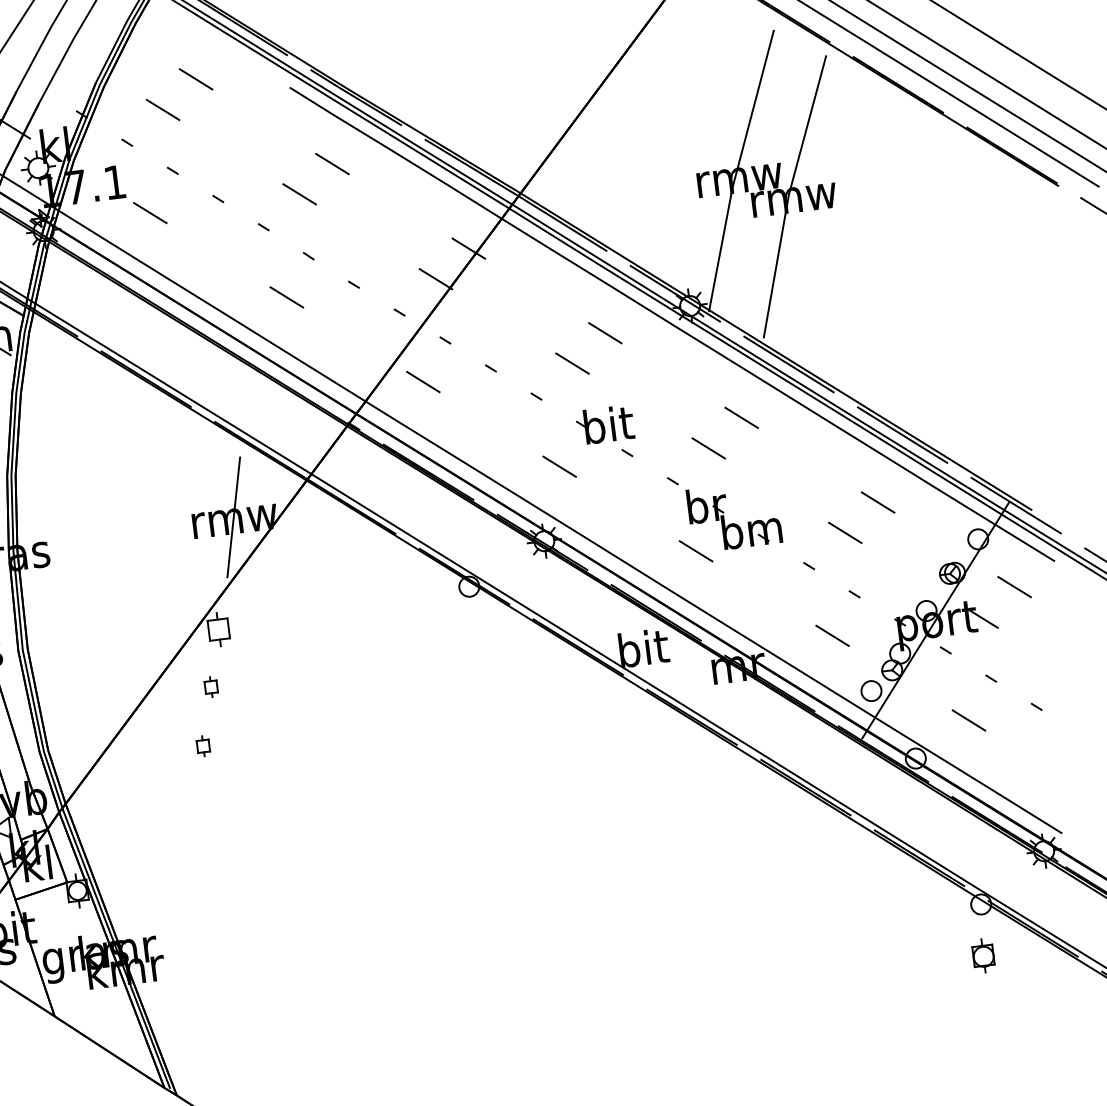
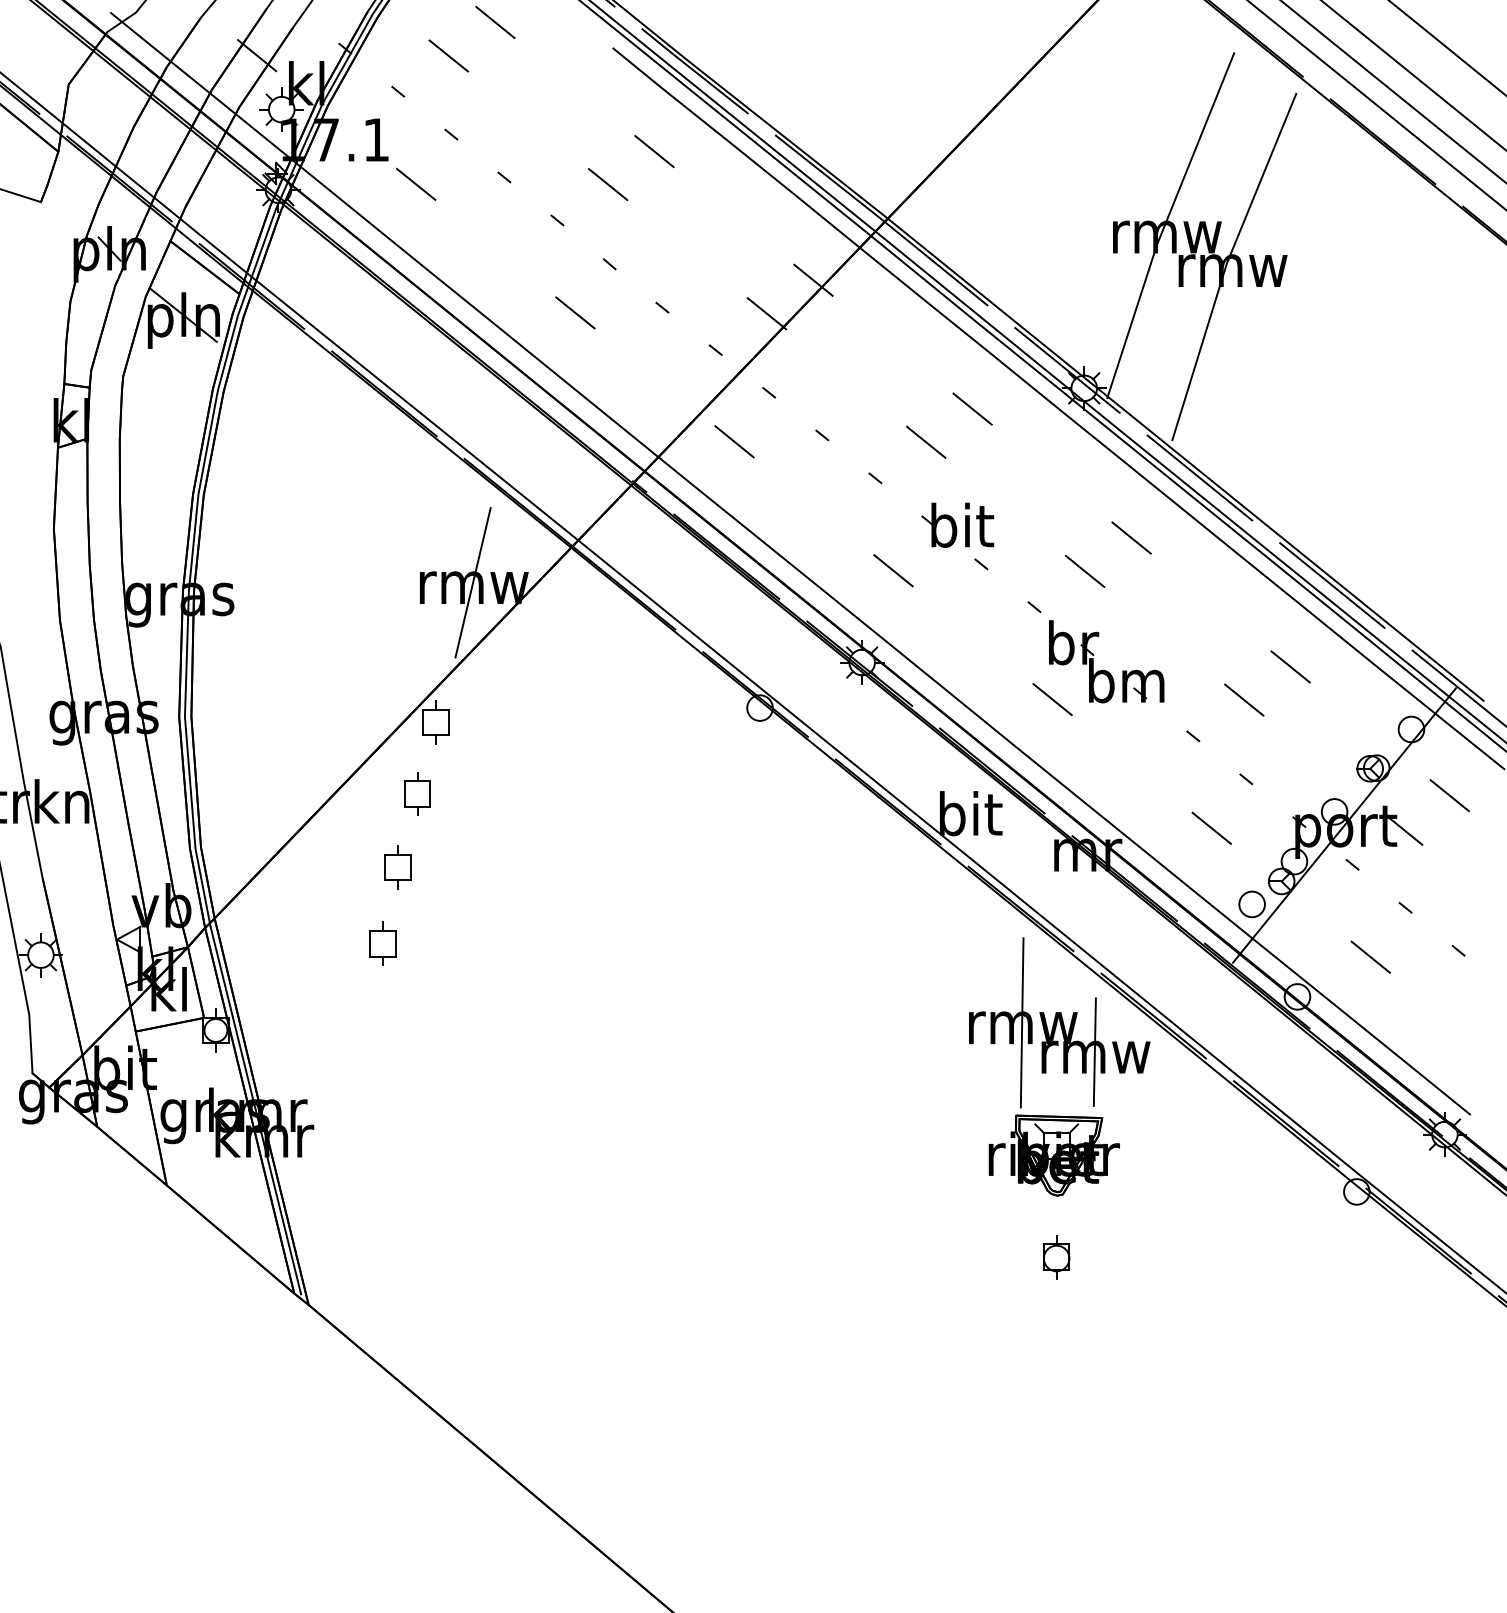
part: (211, 686) -> (417, 793), size x1.67
part: (202, 746) -> (397, 867), size x1.67
part: (198, 806) -> (382, 943), added
part: (737, 836) -> (1059, 1066), added
part: (983, 956) -> (1056, 1257), moved

